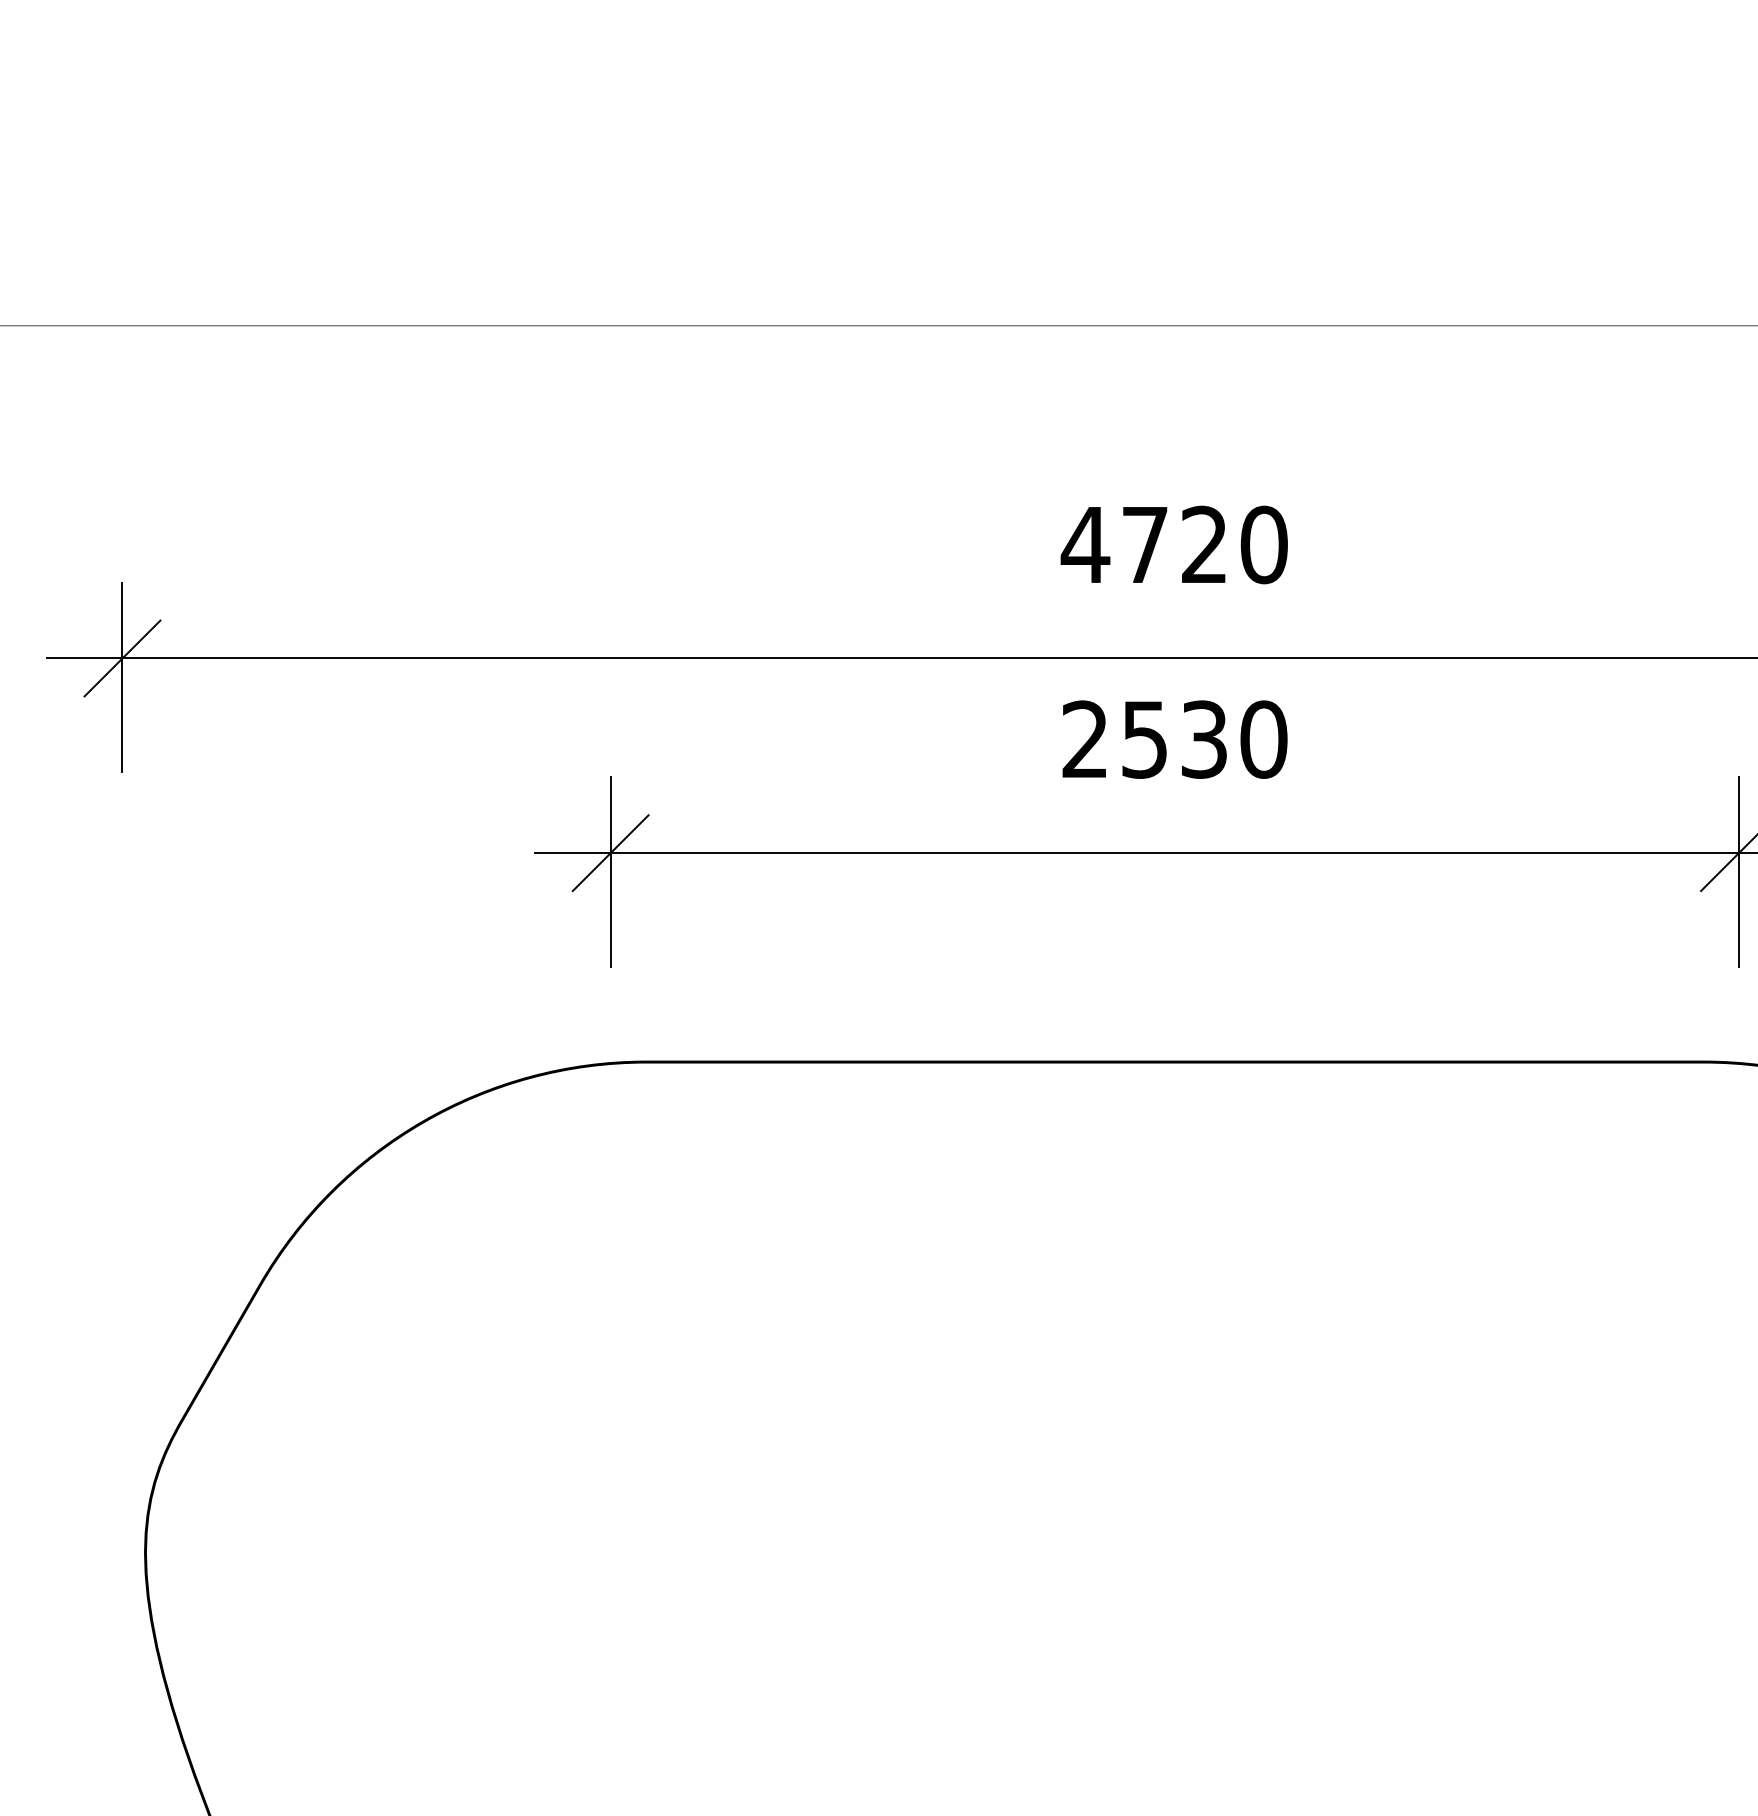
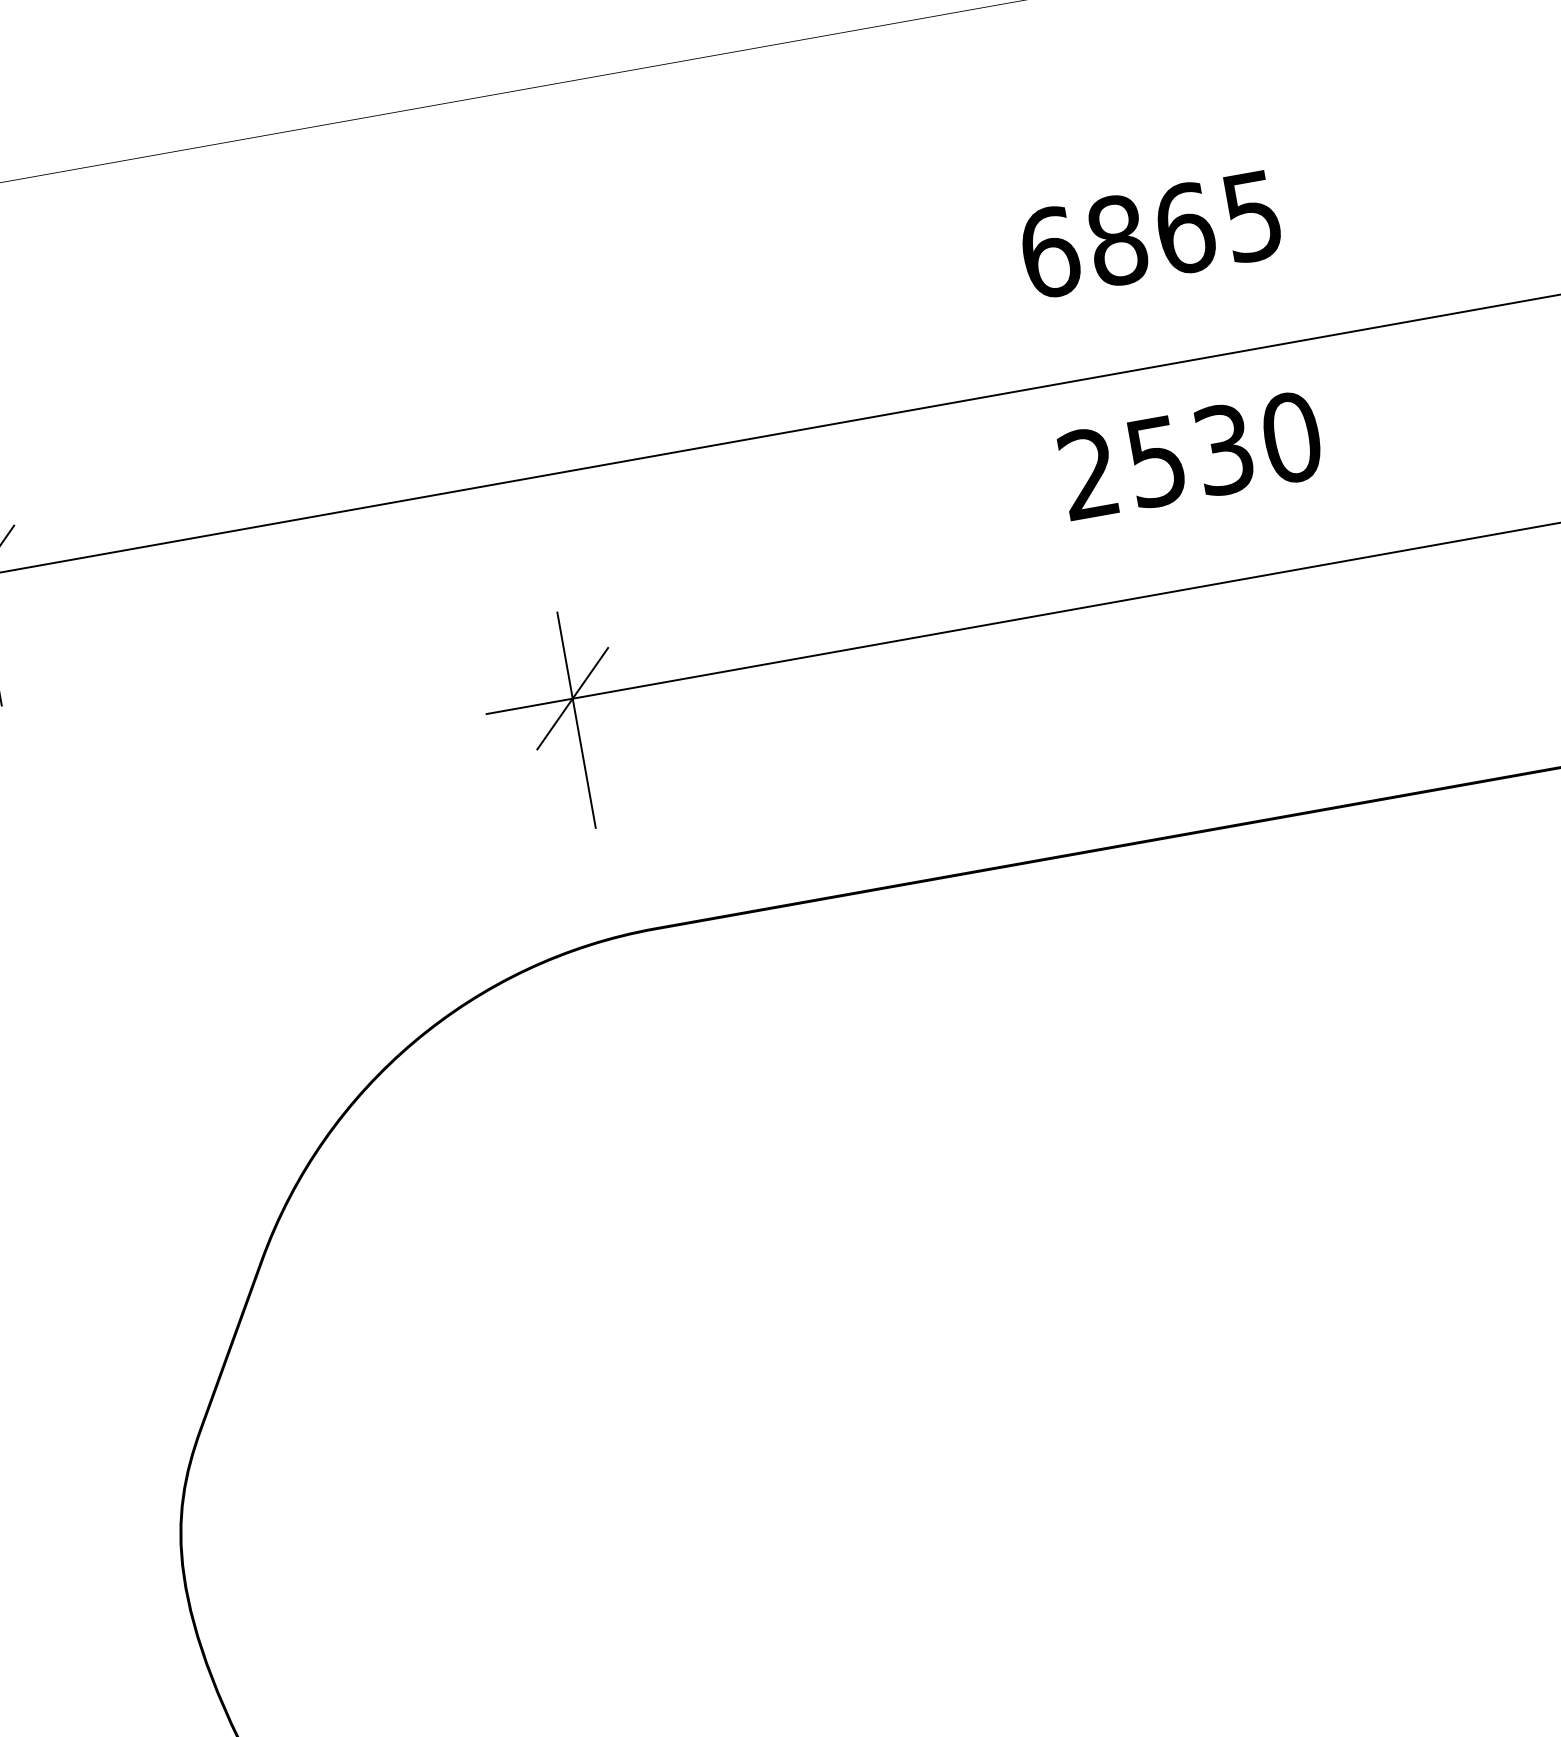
text: (1173, 544) -> (1149, 234), 4720 -> 6865

